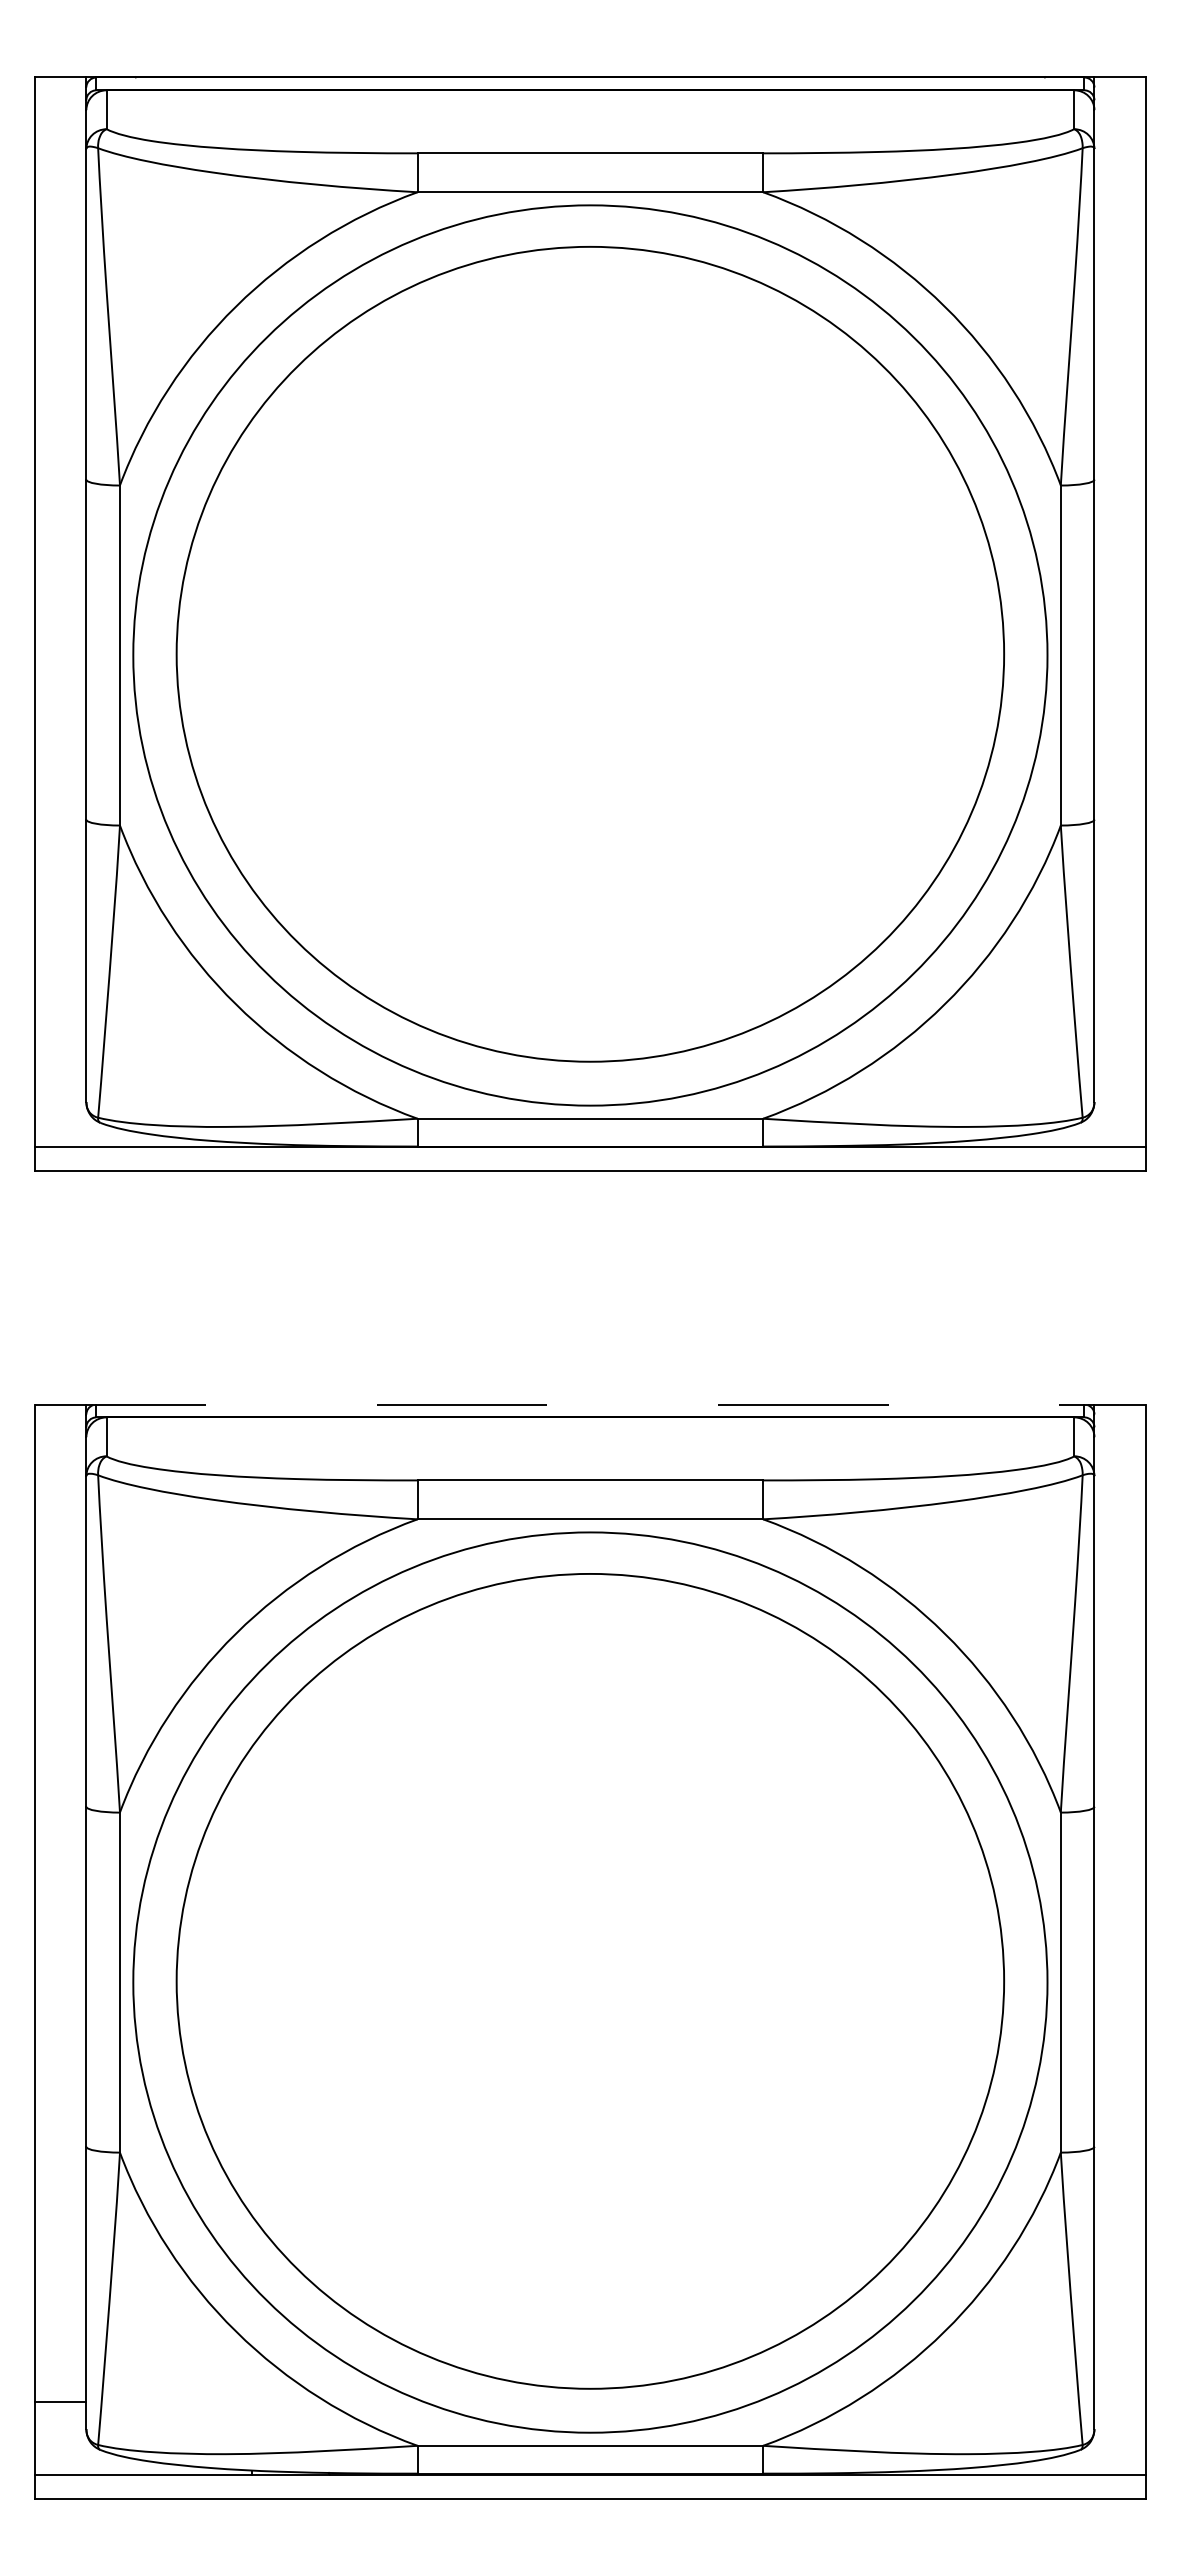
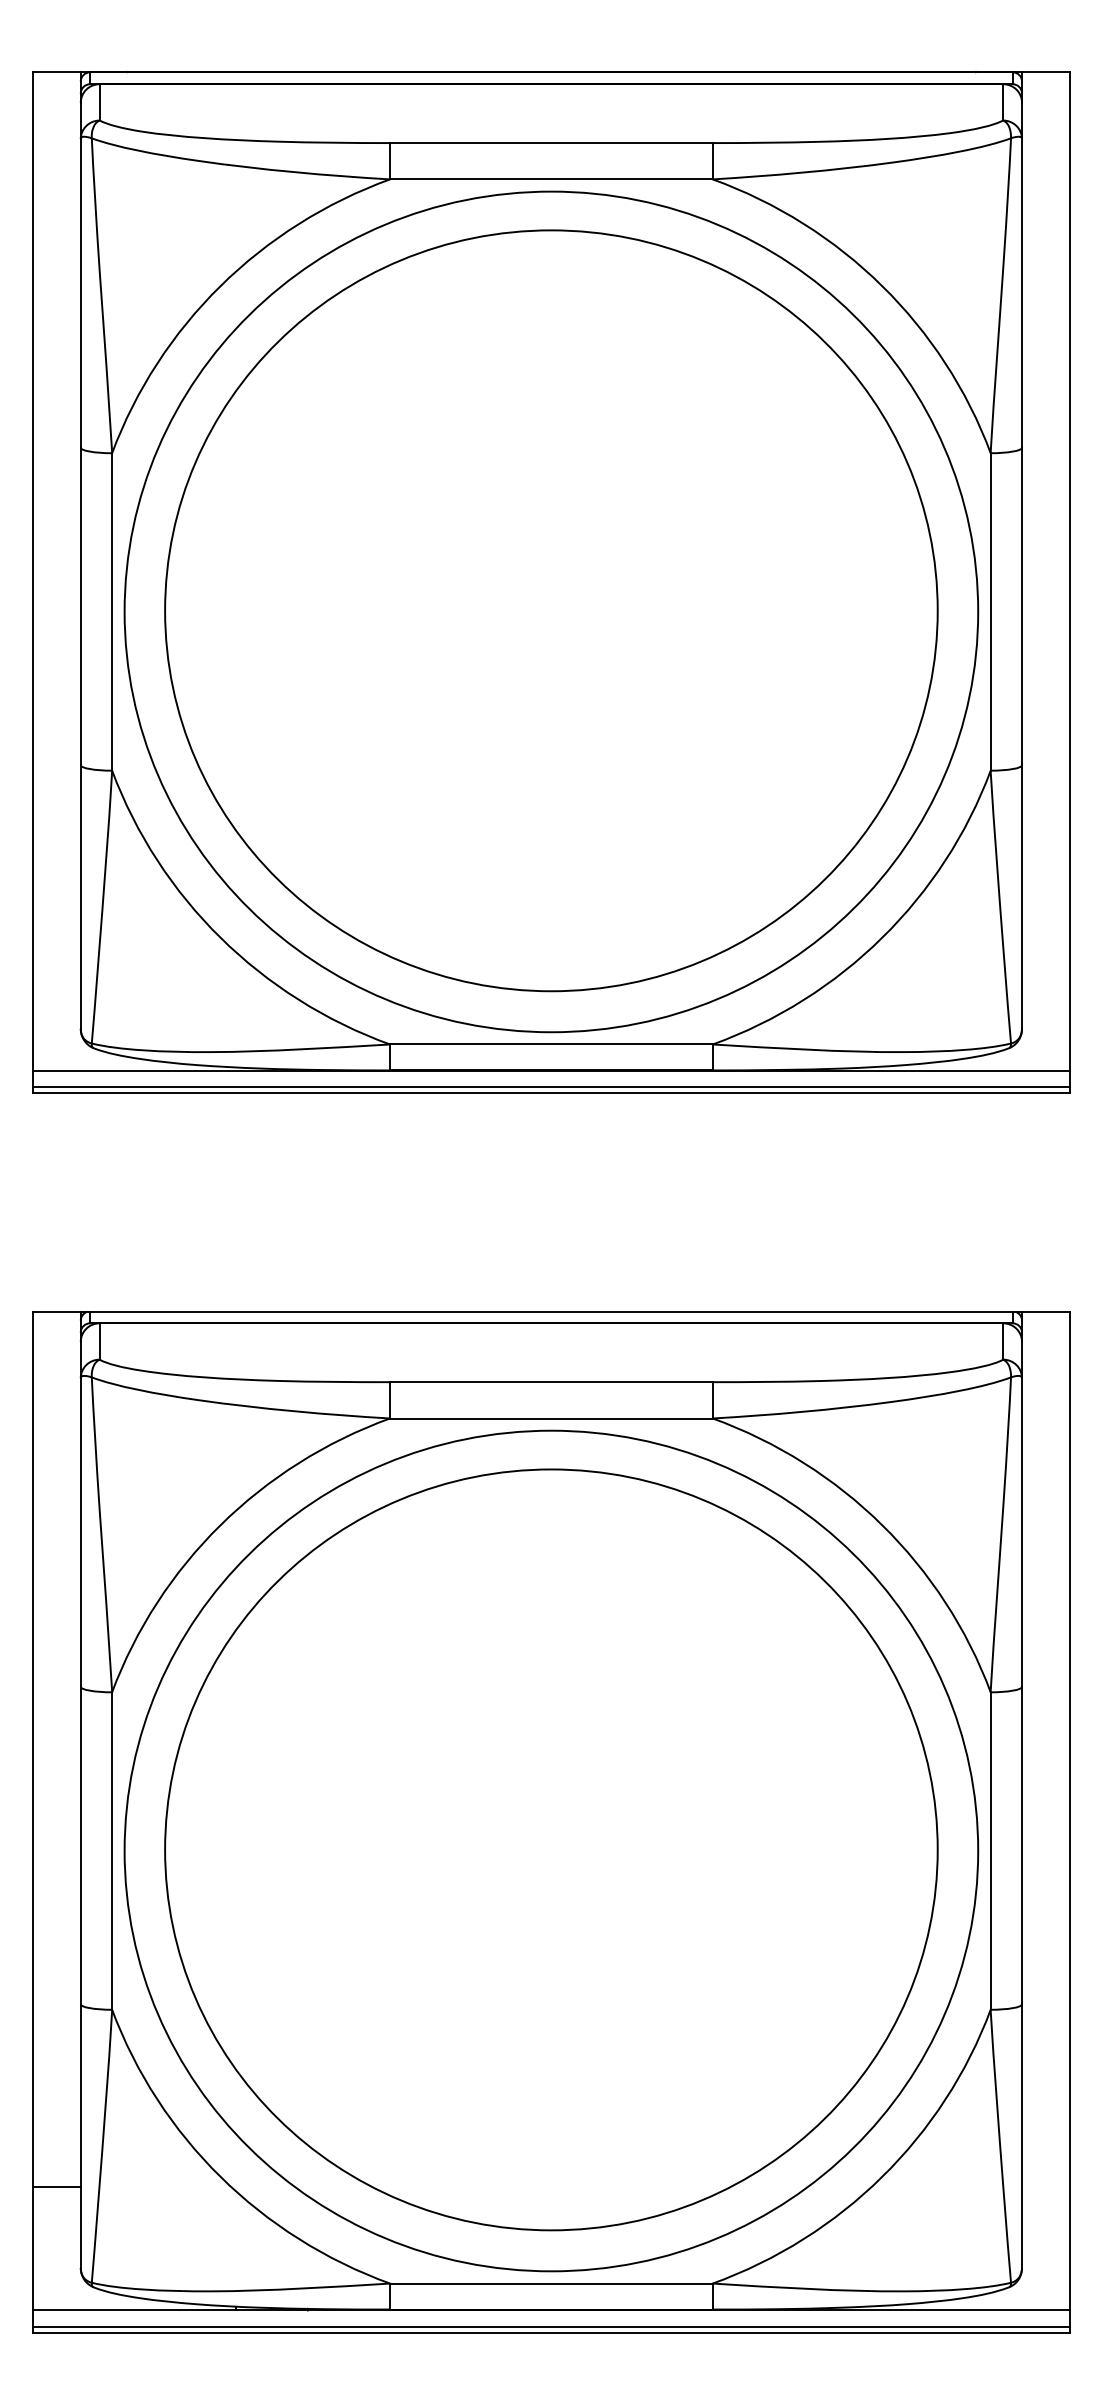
line: (590, 1164) -> (551, 1087), added
line: (590, 1405) -> (551, 1312), dashed -> solid
line: (60, 2401) -> (56, 2187), moved
line: (590, 2492) -> (551, 2327), added

